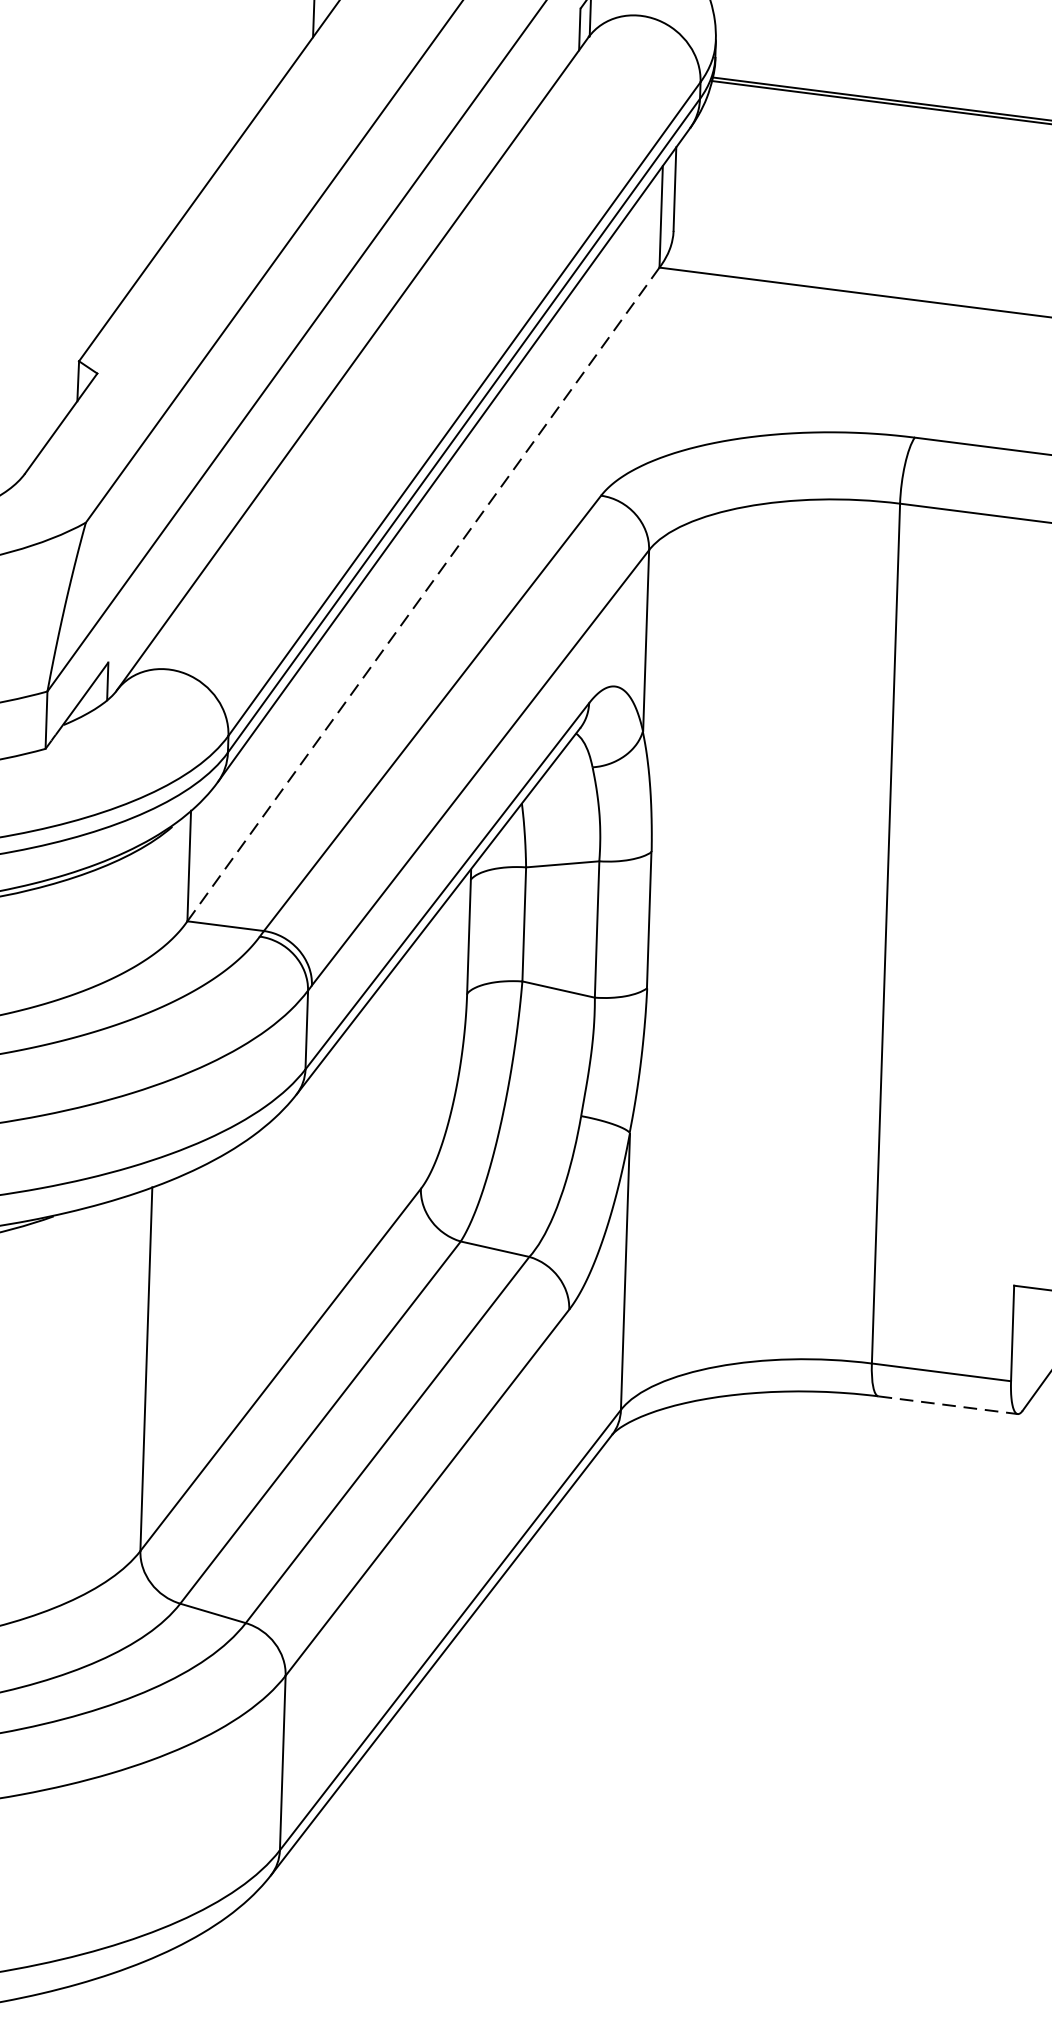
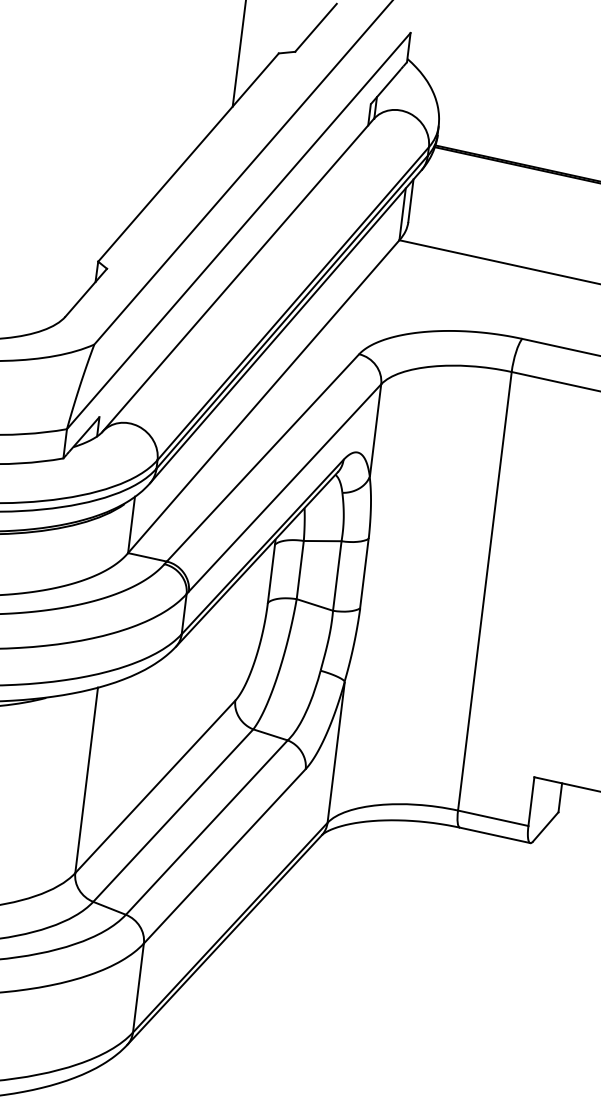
line: (424, 593) -> (264, 396), dashed -> solid
line: (948, 1405) -> (495, 835), dashed -> solid

